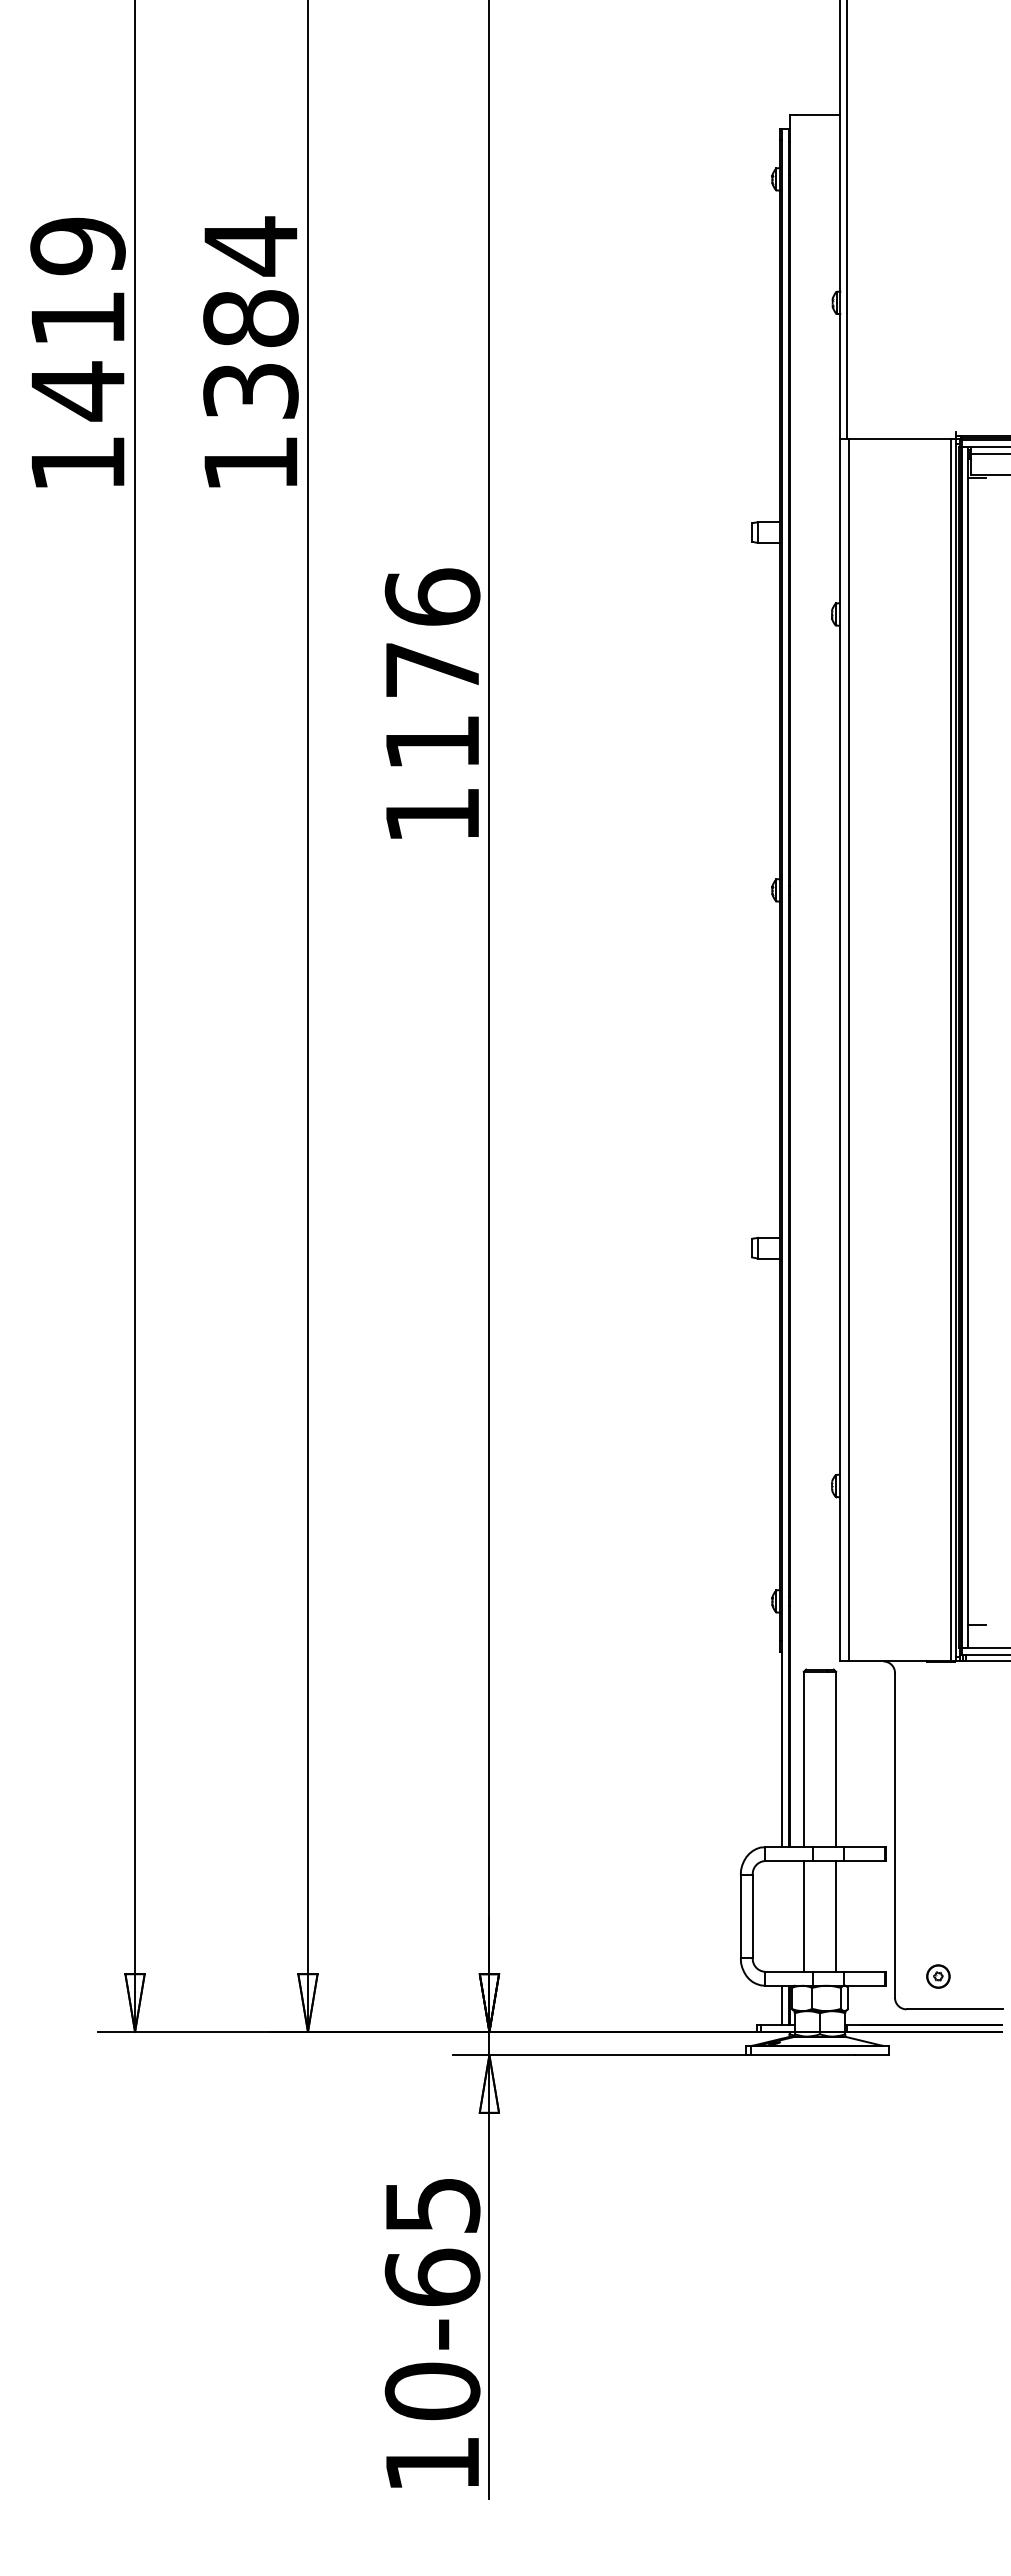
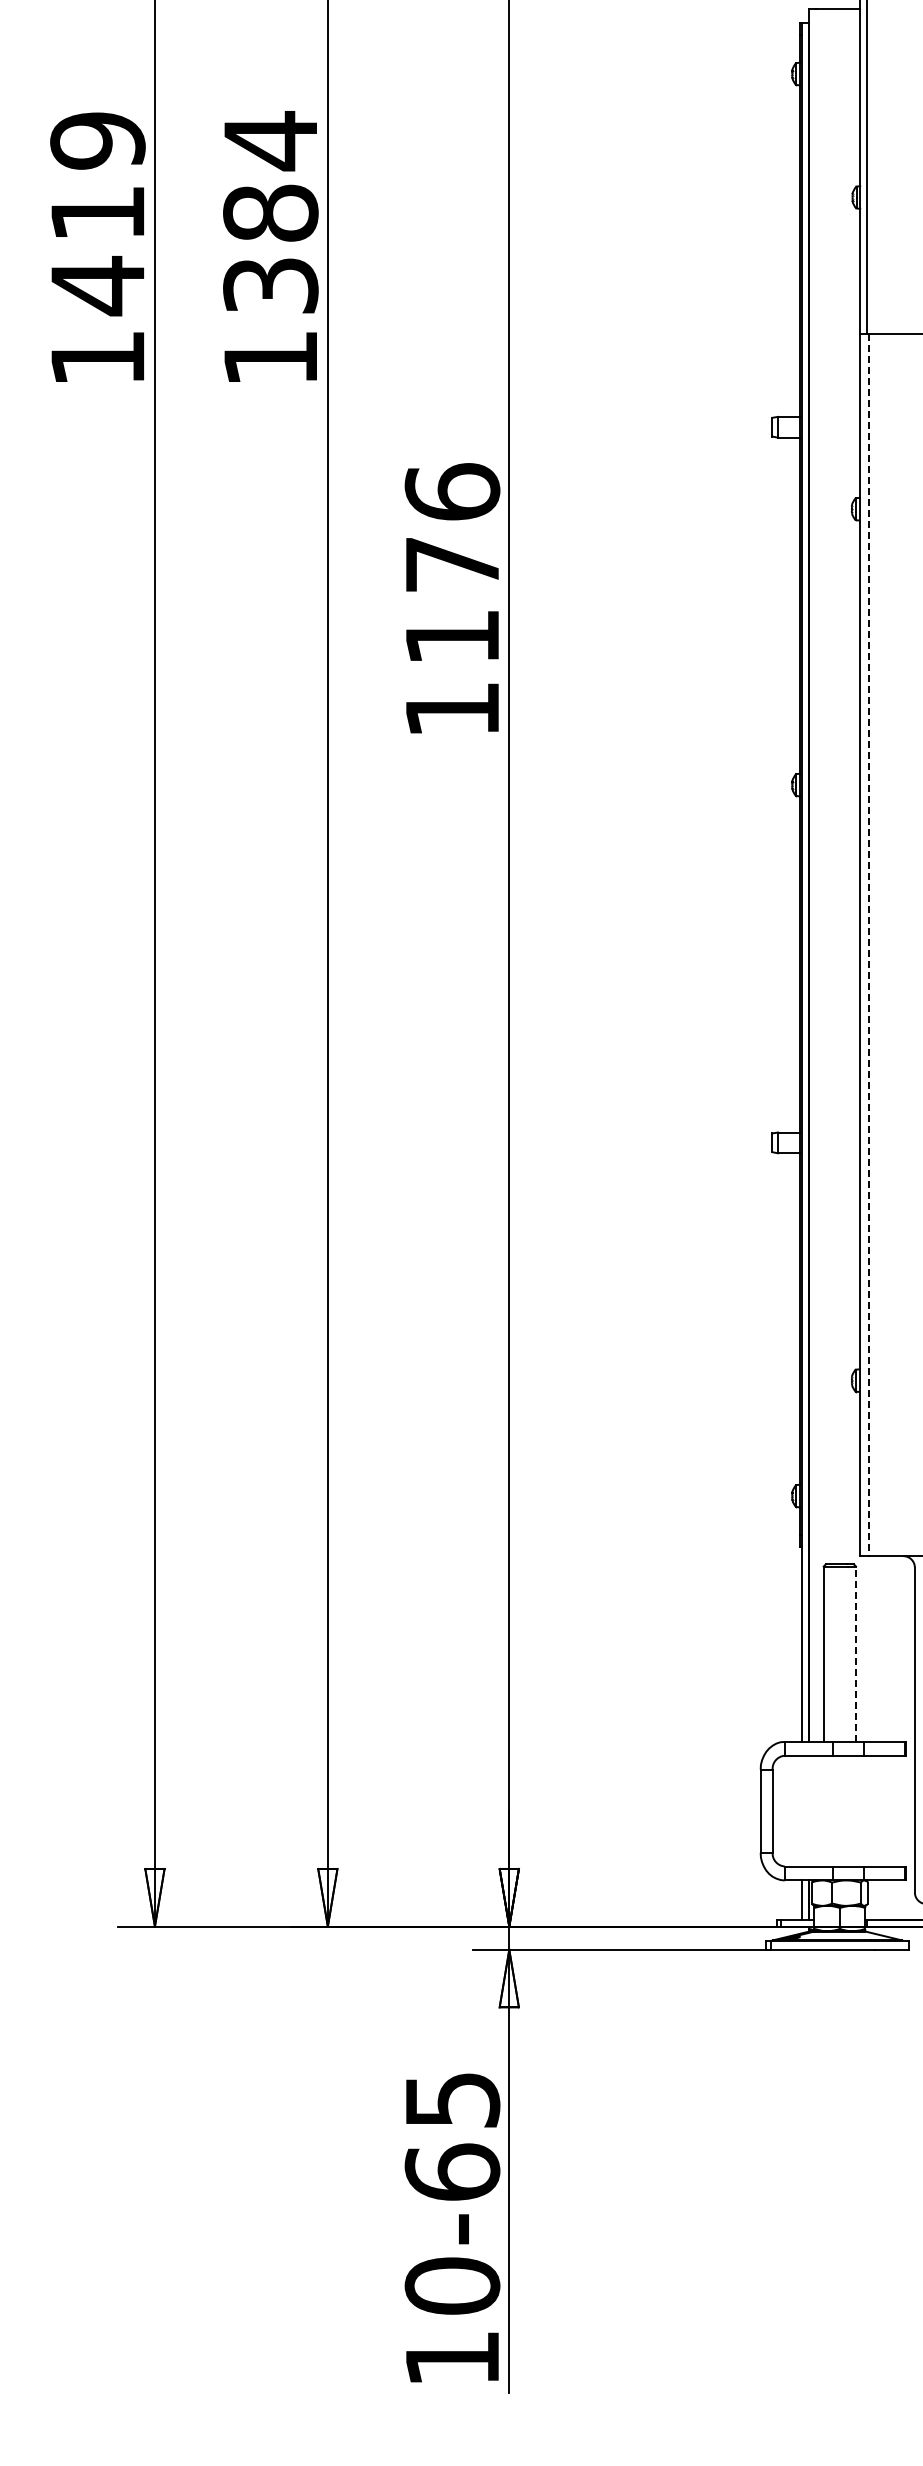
line: (848, 1050) -> (868, 945), solid -> dashed
line: (836, 1759) -> (856, 1654), solid -> dashed
line: (803, 1916) -> (823, 1811), removed
line: (836, 1916) -> (856, 1811), removed

